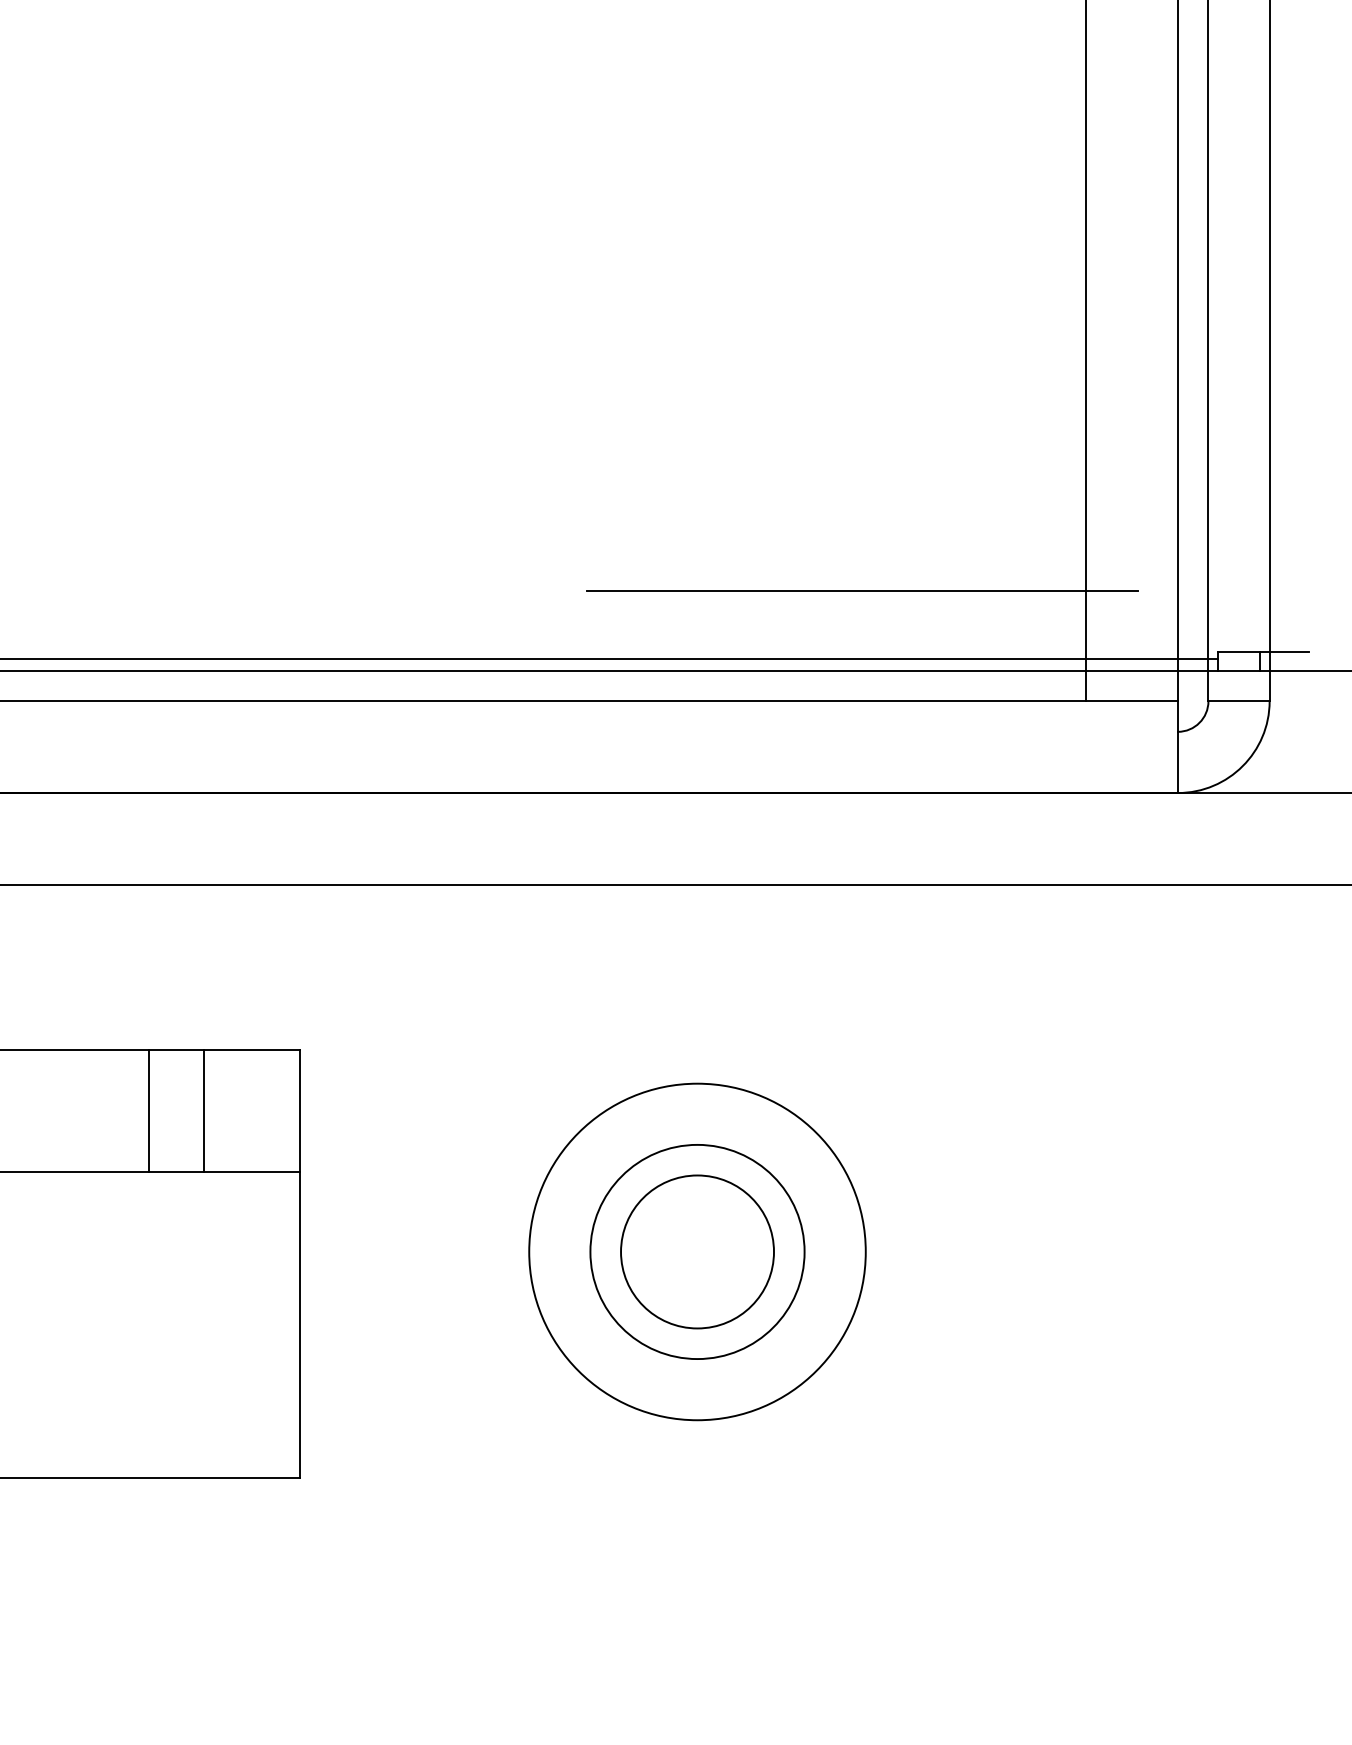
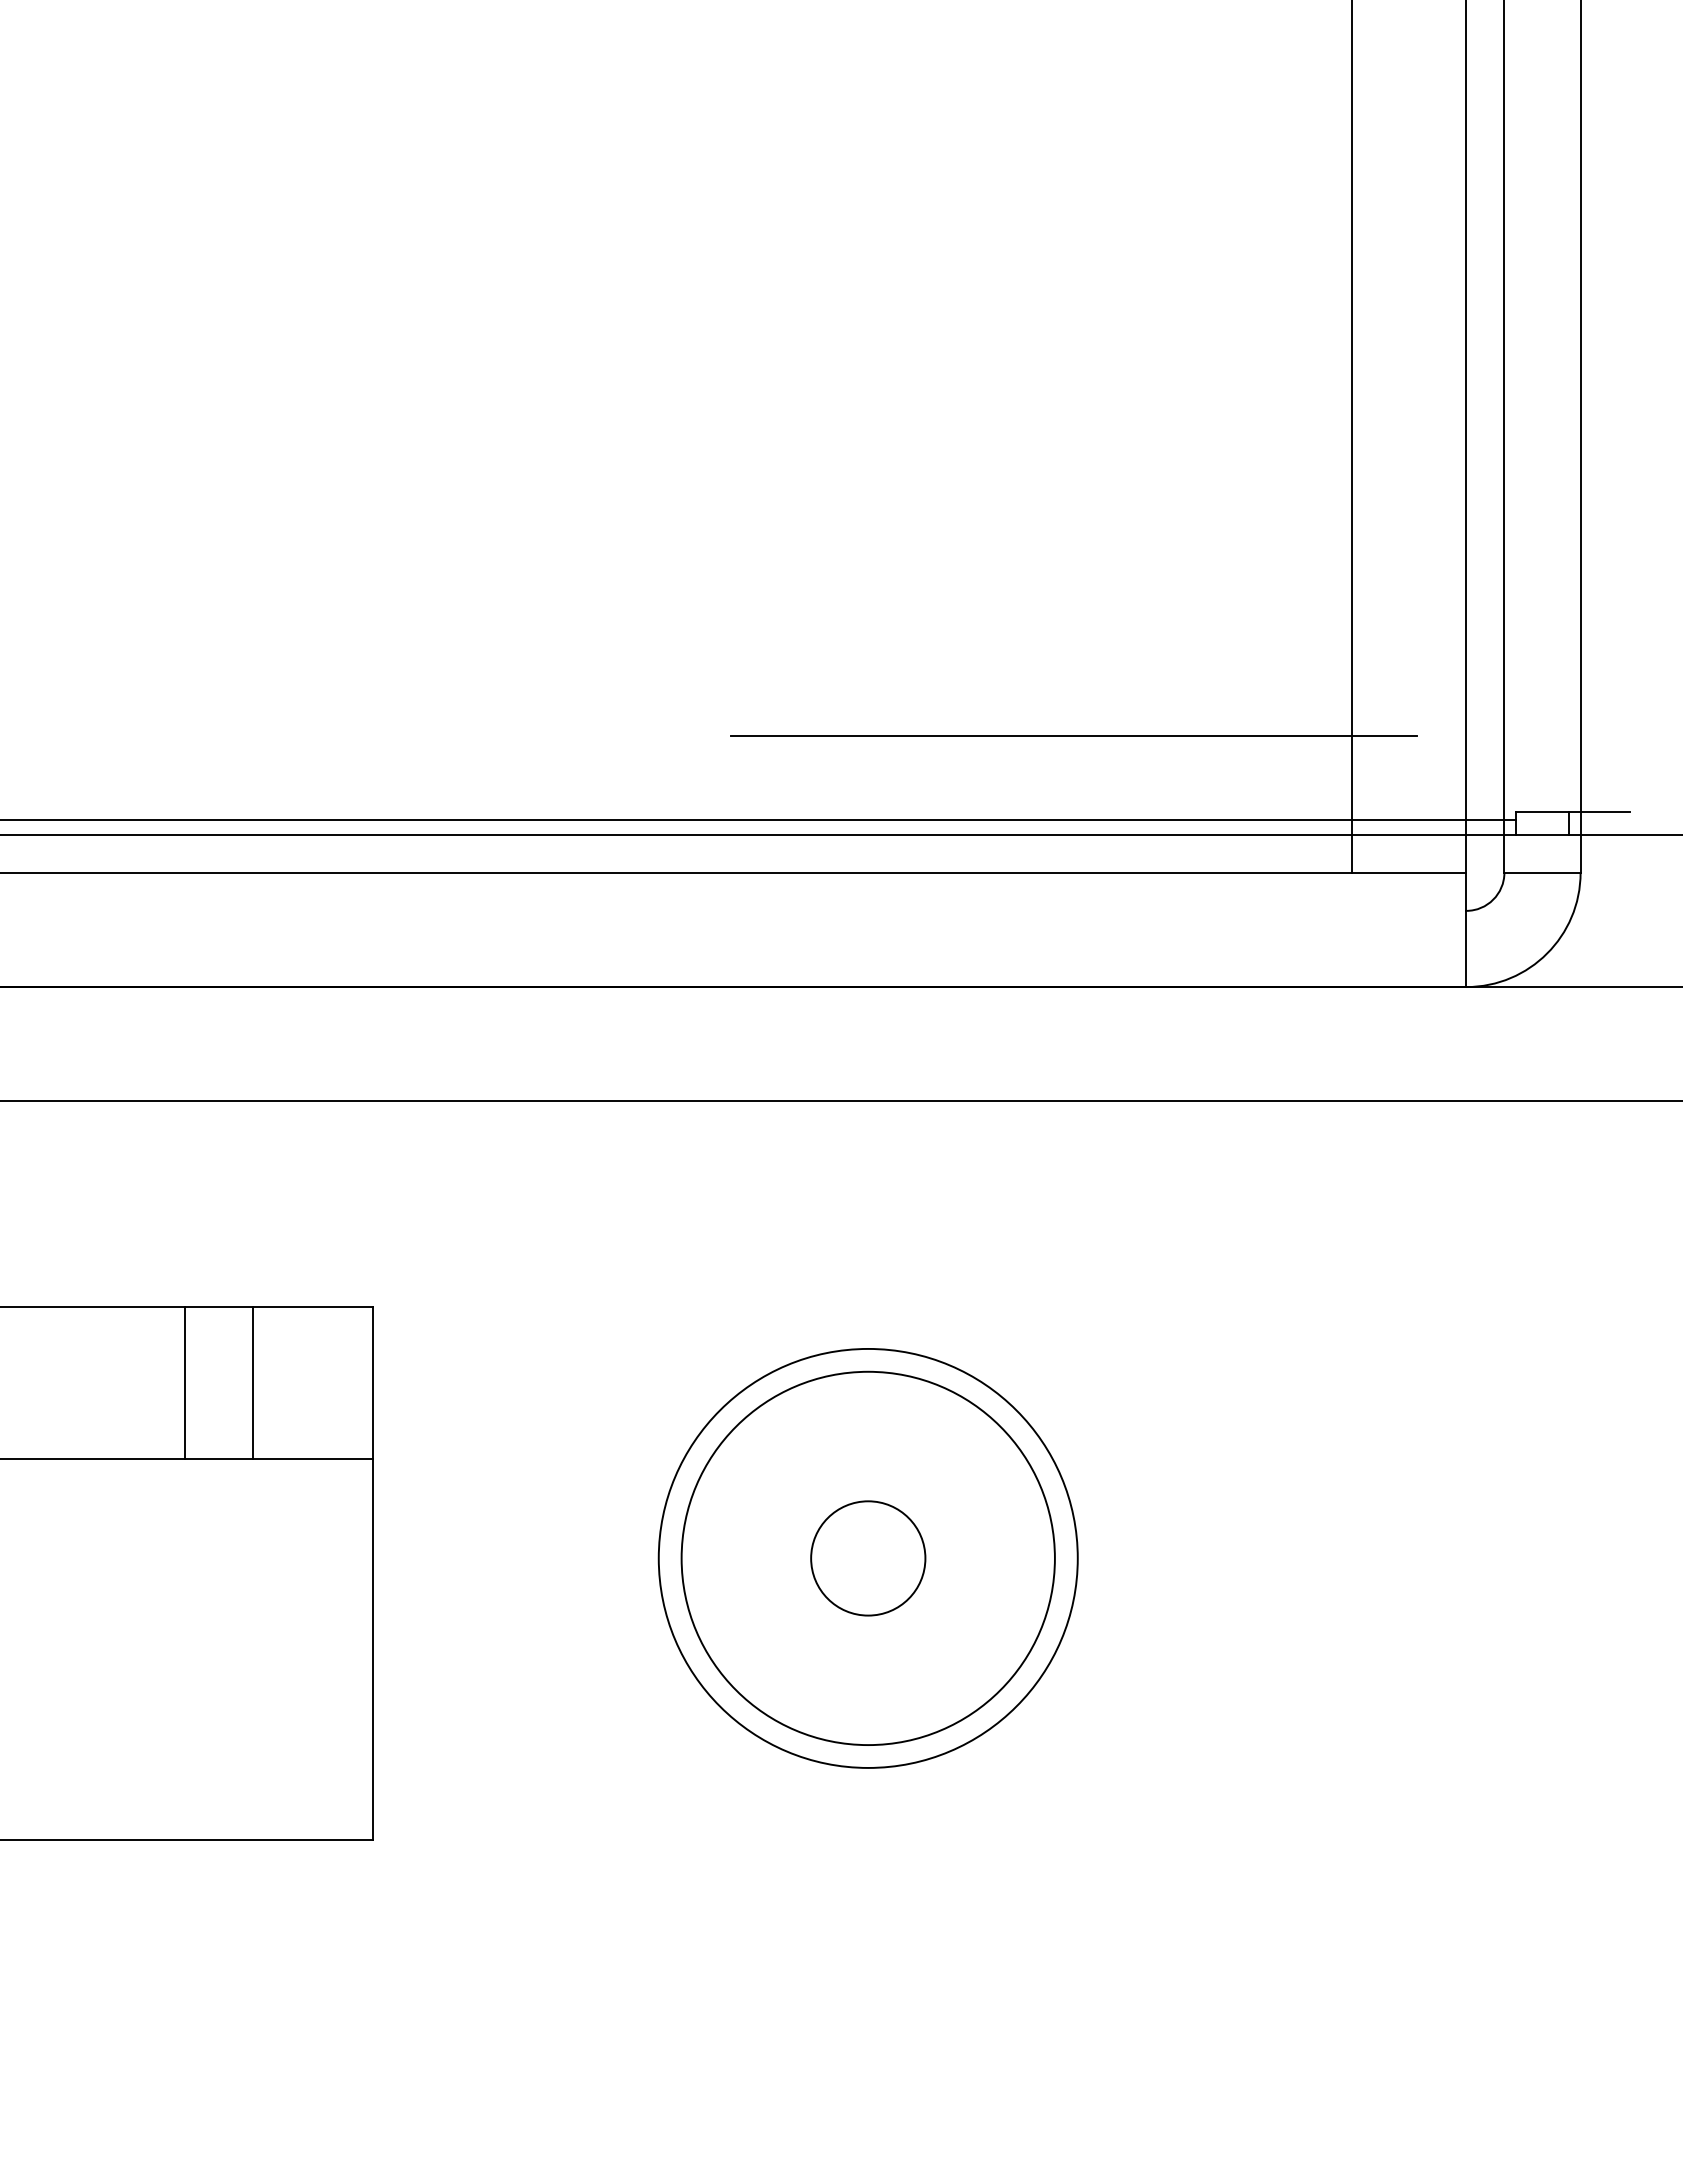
circle: (696, 1252) -> (867, 1558), size x1.4
circle: (697, 1252) -> (868, 1558), size x0.6

